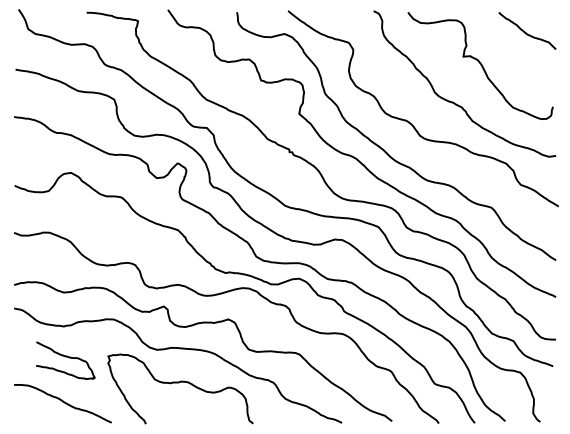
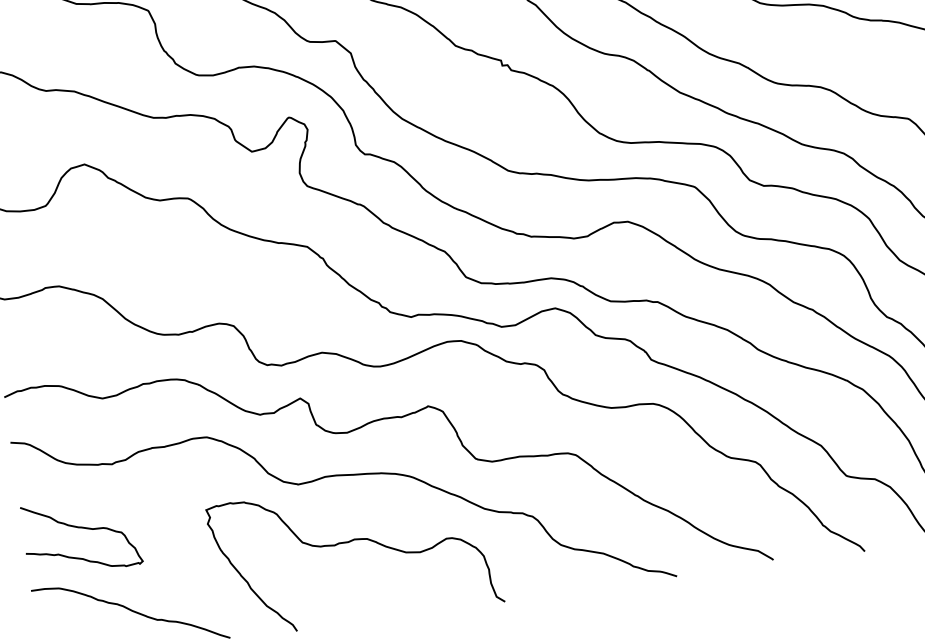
curve: (65, 357) -> (80, 529), moved

